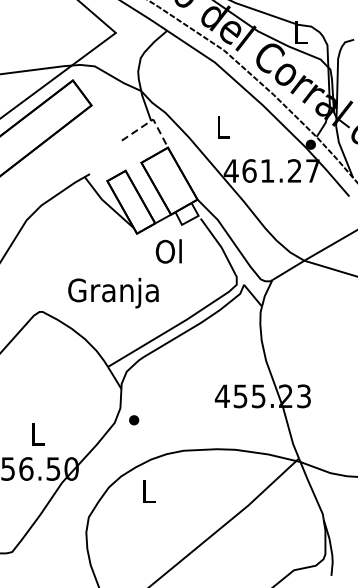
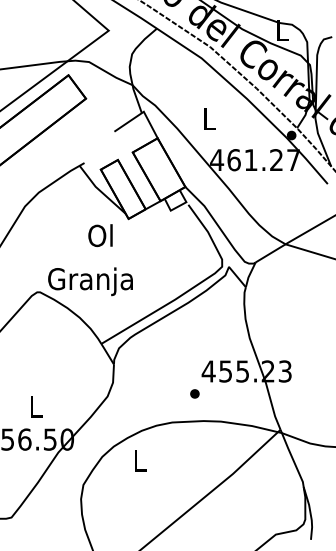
line: (152, 120) -> (143, 112), dashed -> solid
text: (168, 251) -> (100, 235), moved
text: (113, 292) -> (90, 281), moved
part: (133, 419) -> (194, 393), moved

